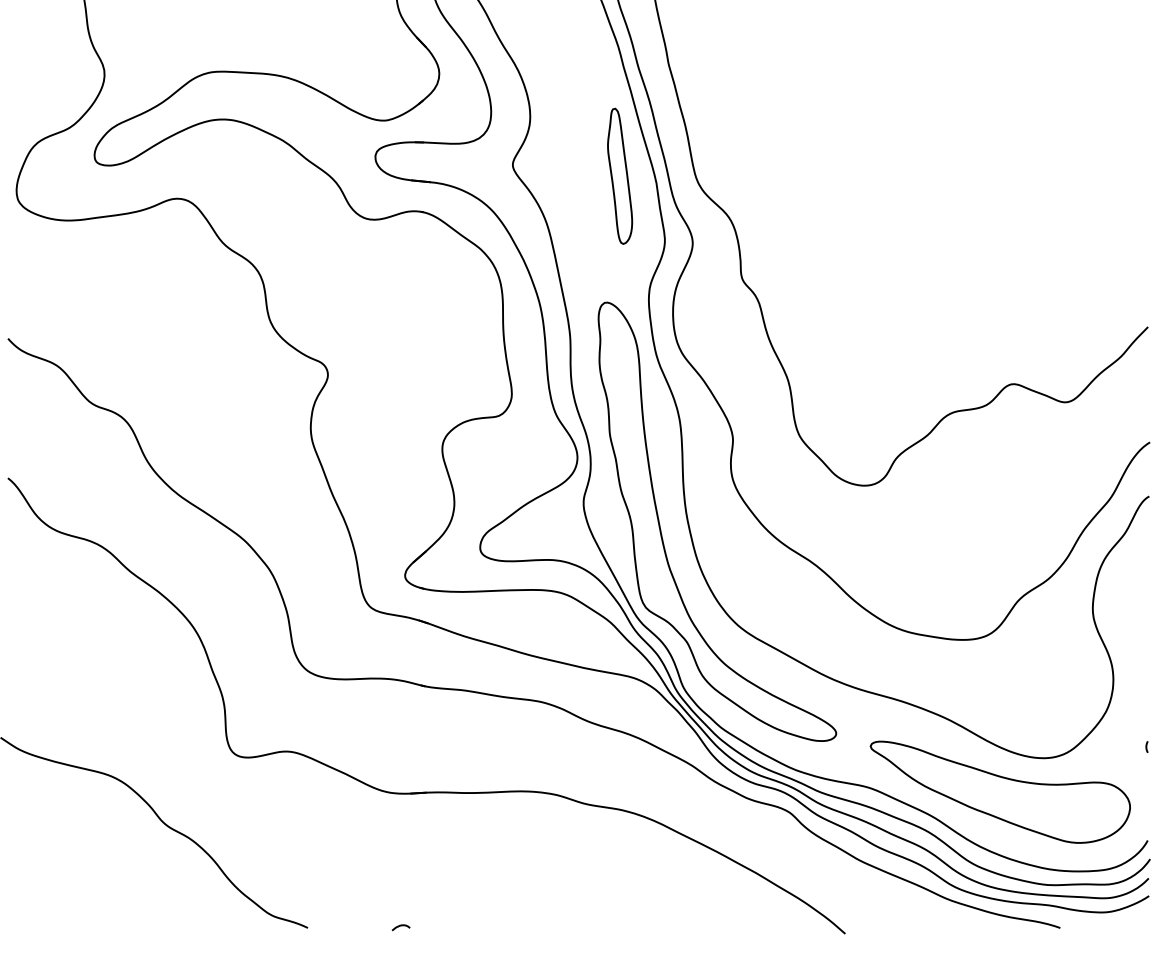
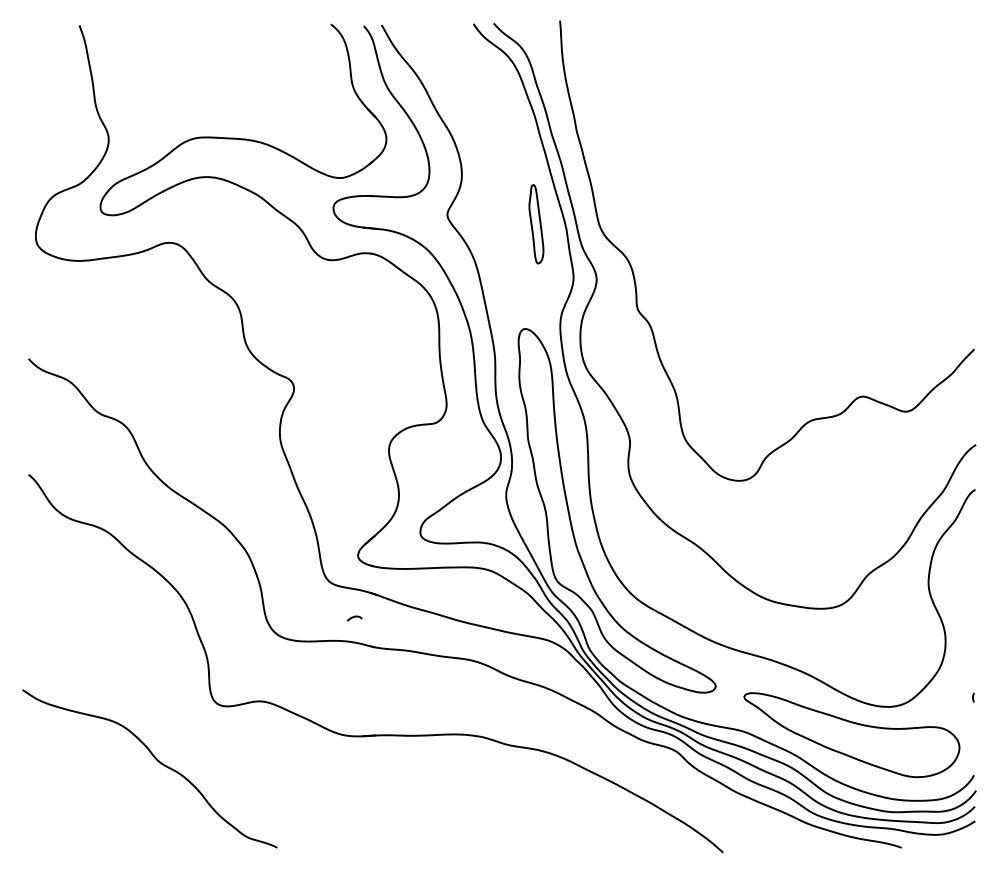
part: (620, 176) -> (536, 224), size x0.7
curve: (400, 926) -> (354, 617), moved

